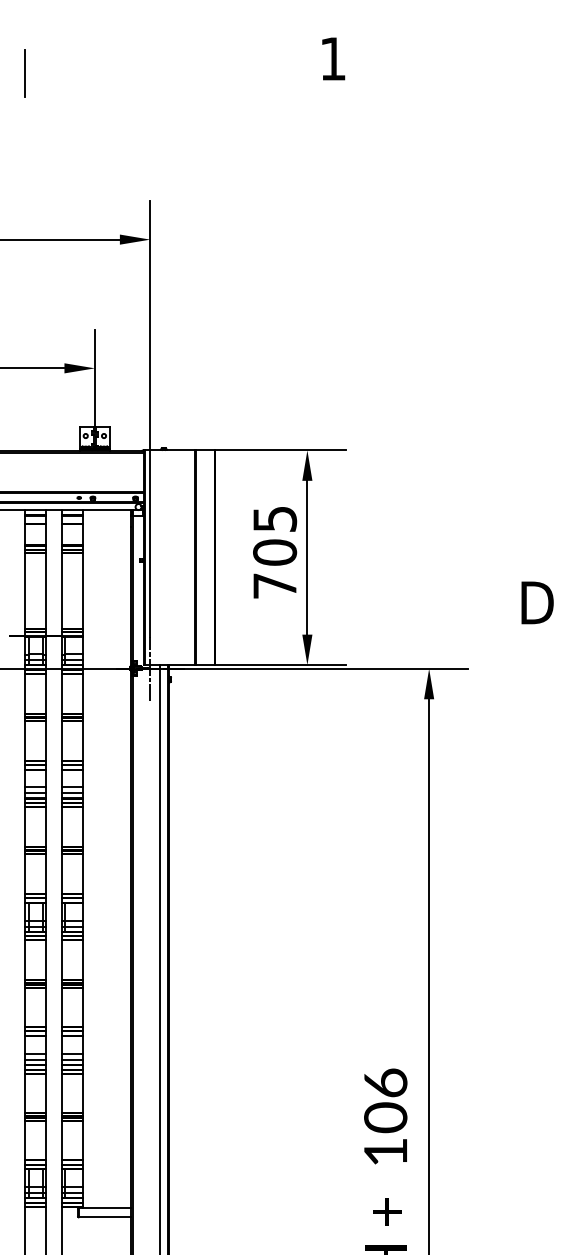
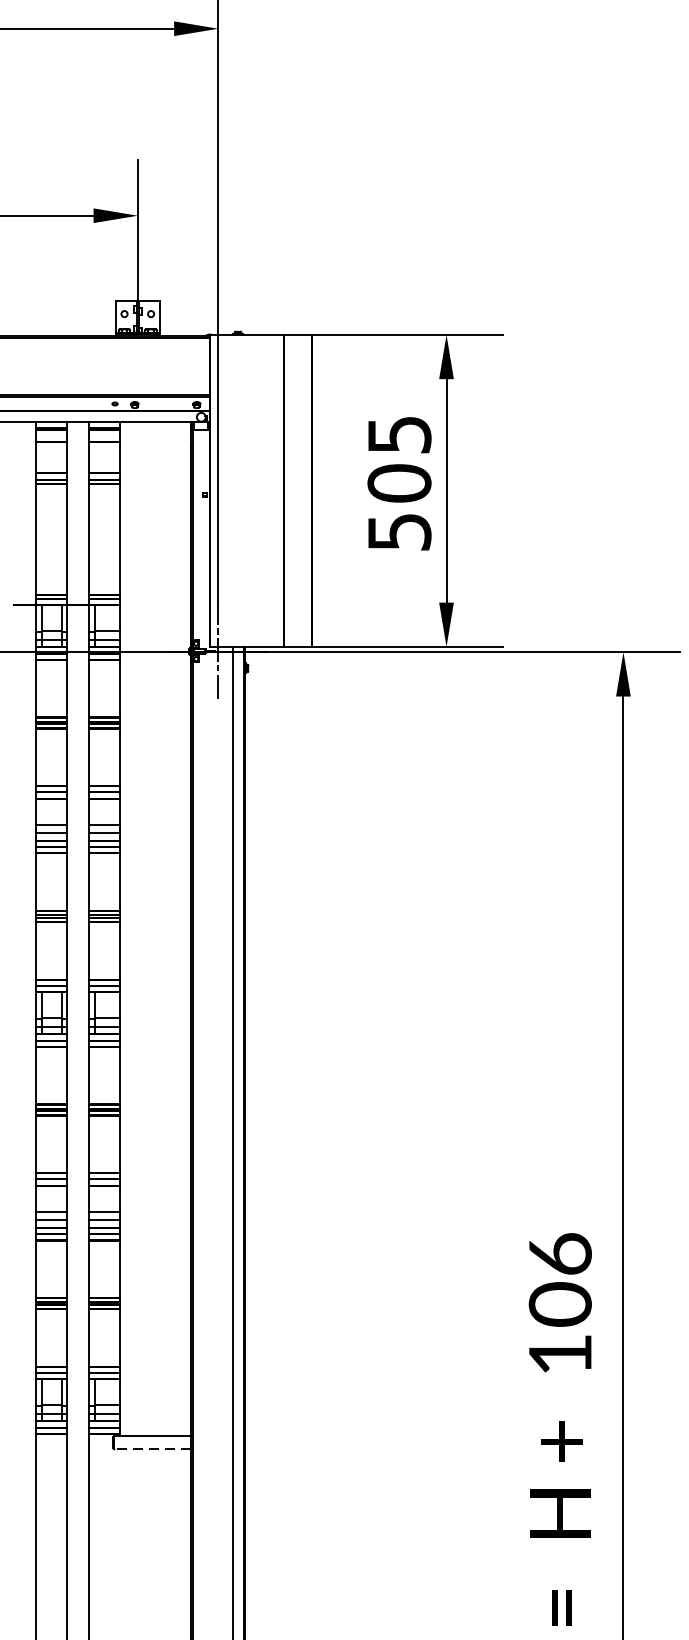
text: (275, 585) -> (400, 531), 705 -> 505
line: (104, 1217) -> (151, 1449), solid -> dashed

